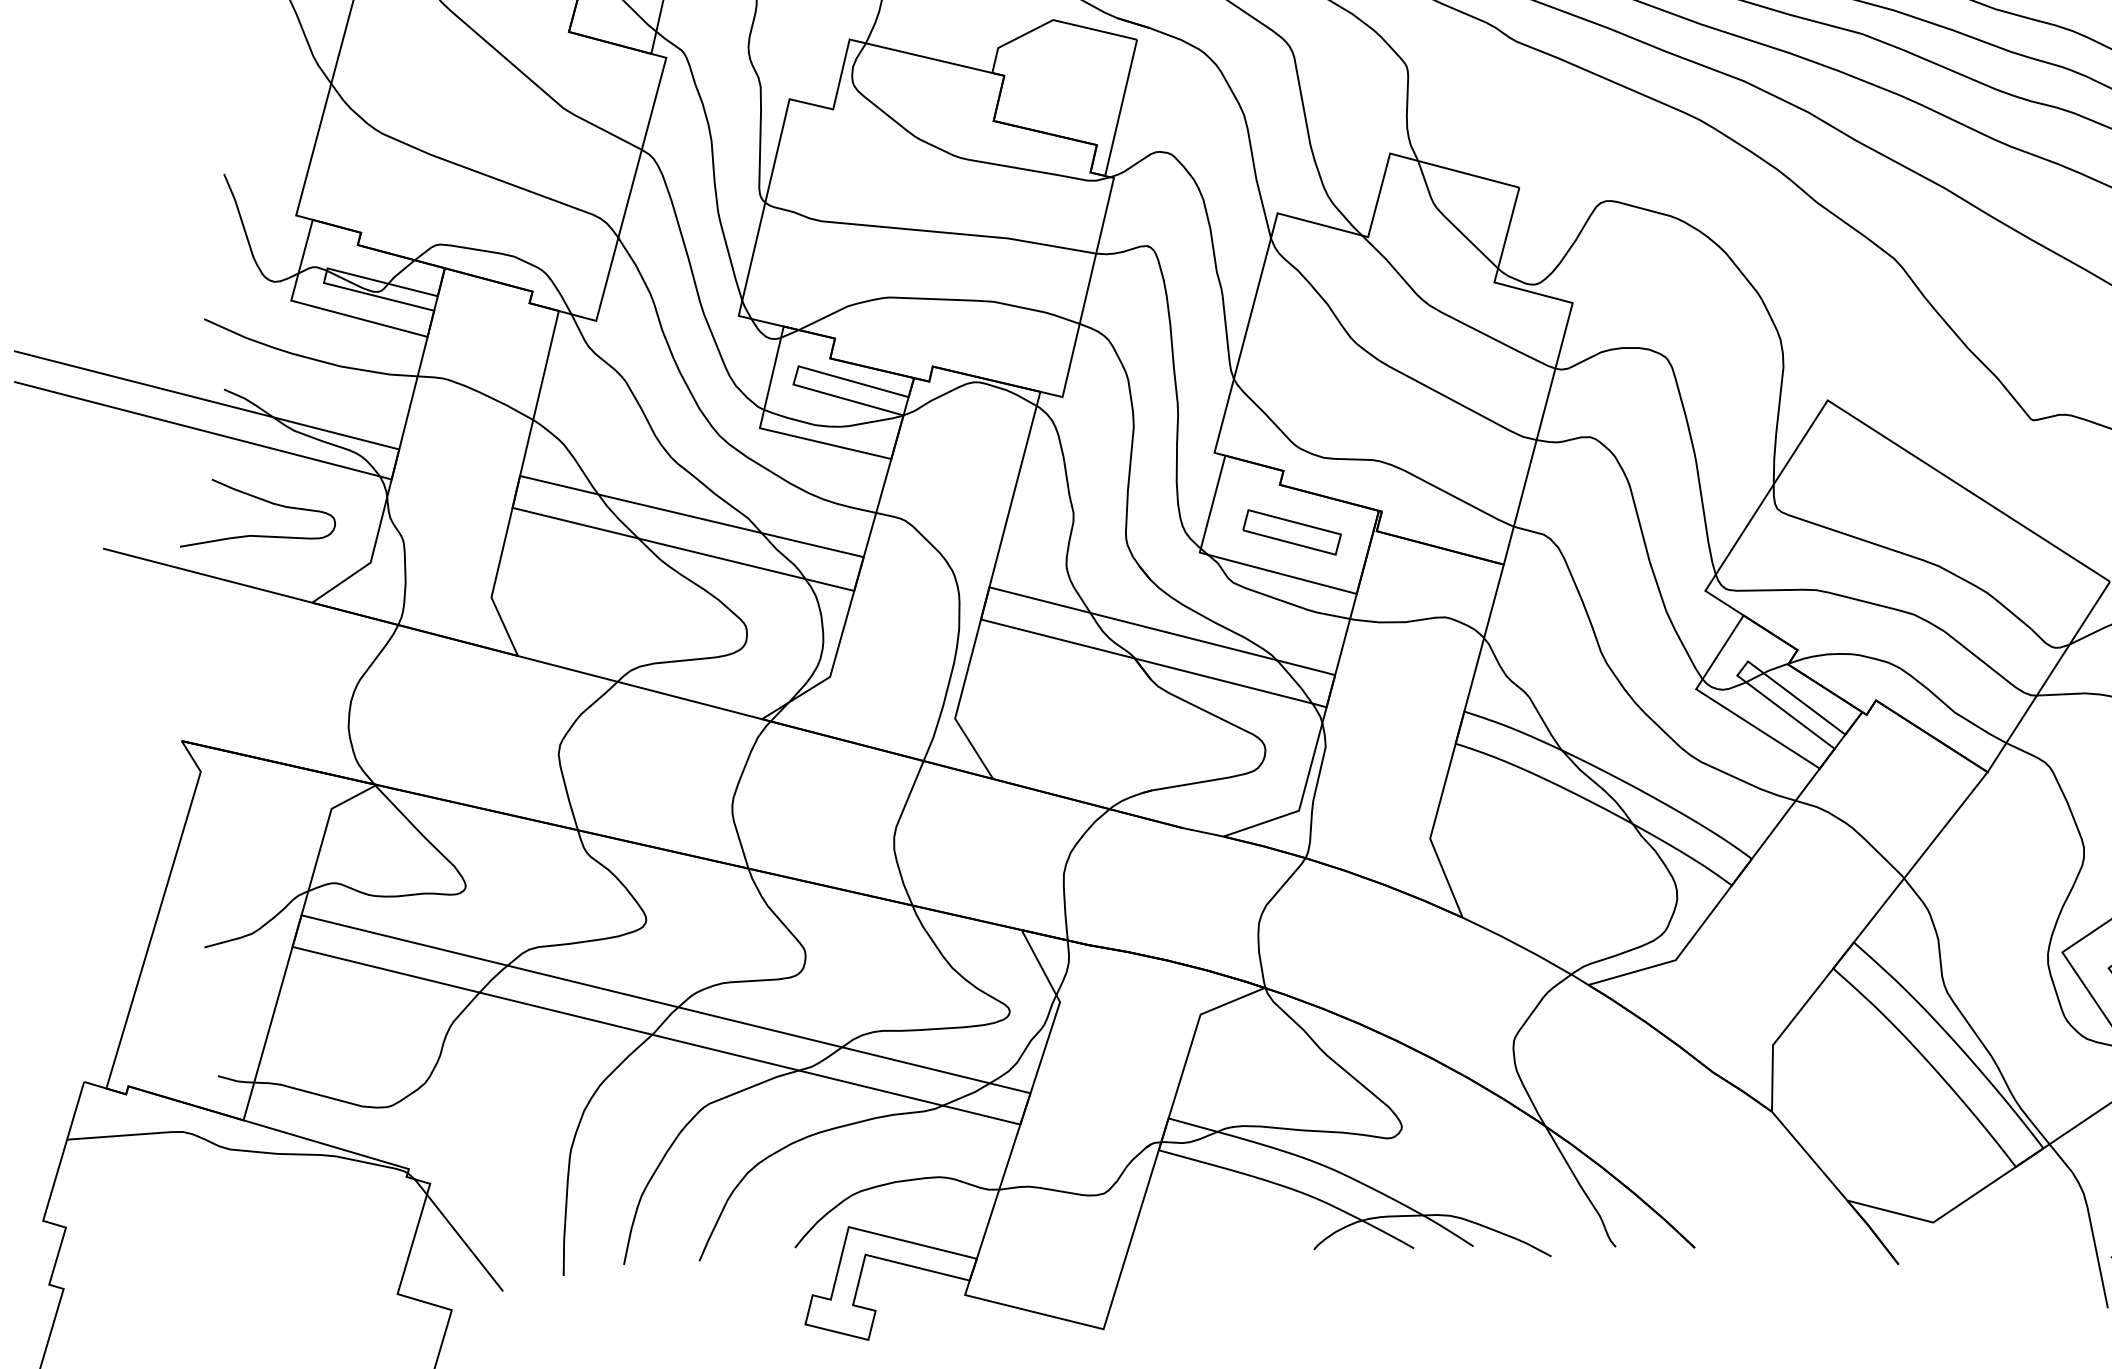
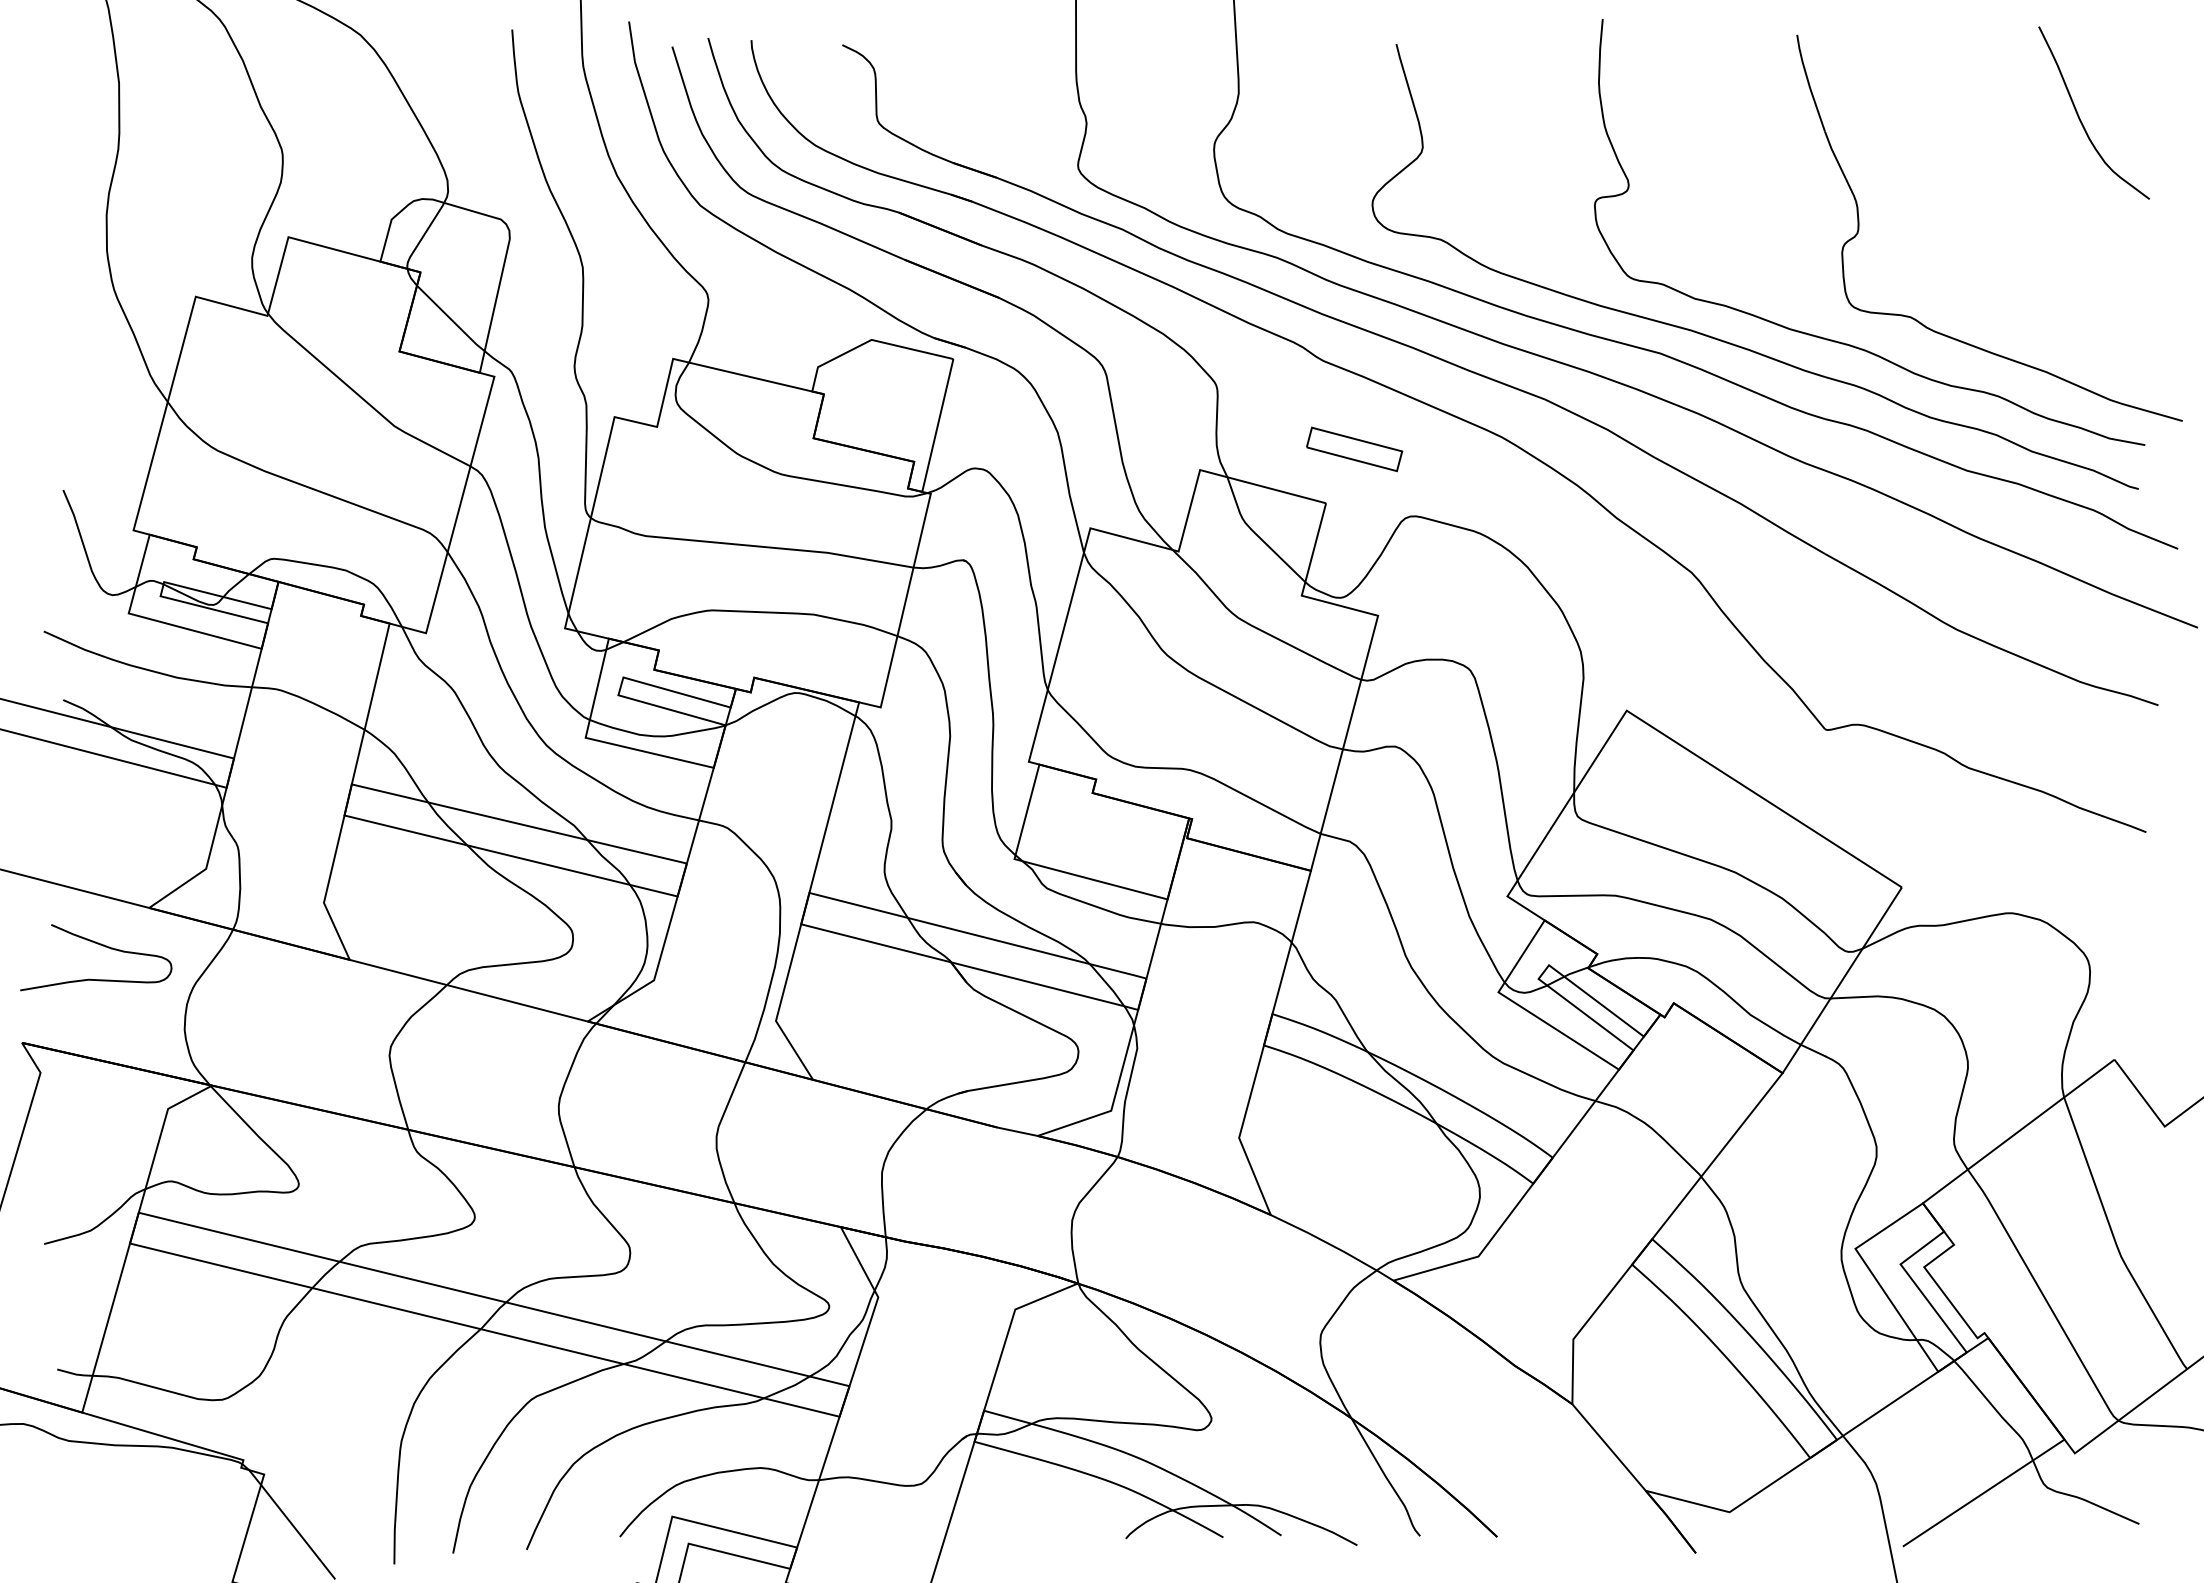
curve: (264, 501) -> (102, 946), moved
part: (1292, 532) -> (1354, 449), moved

